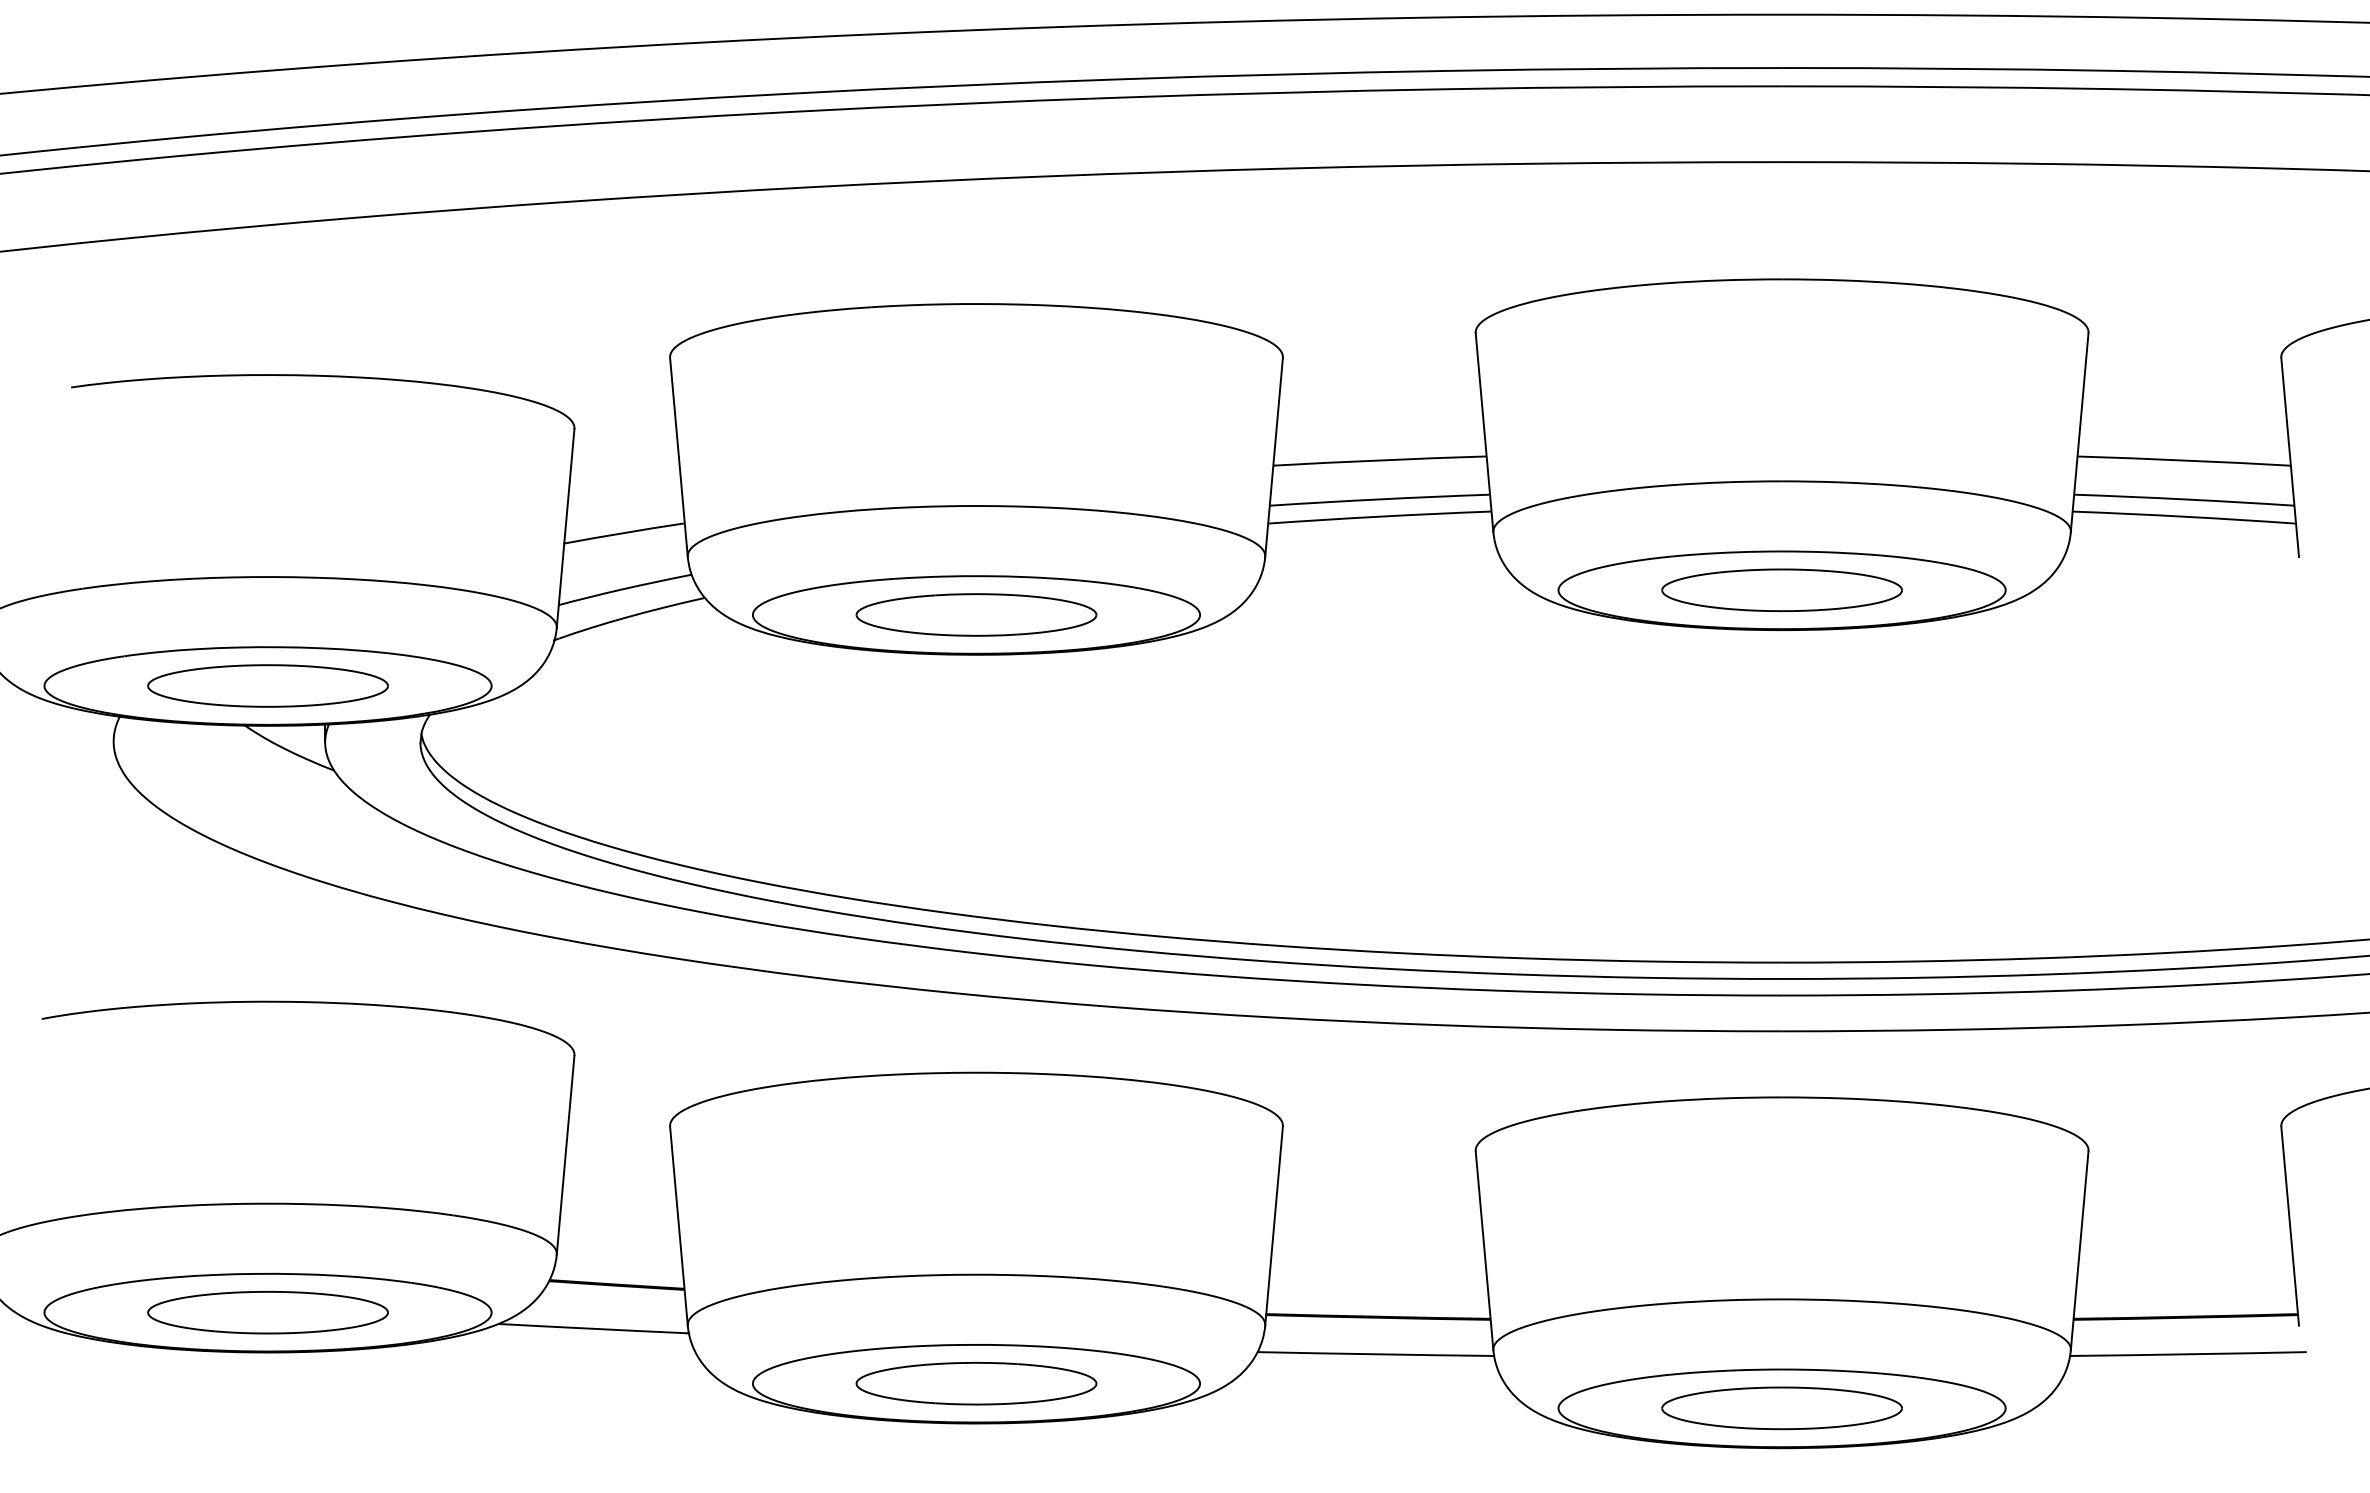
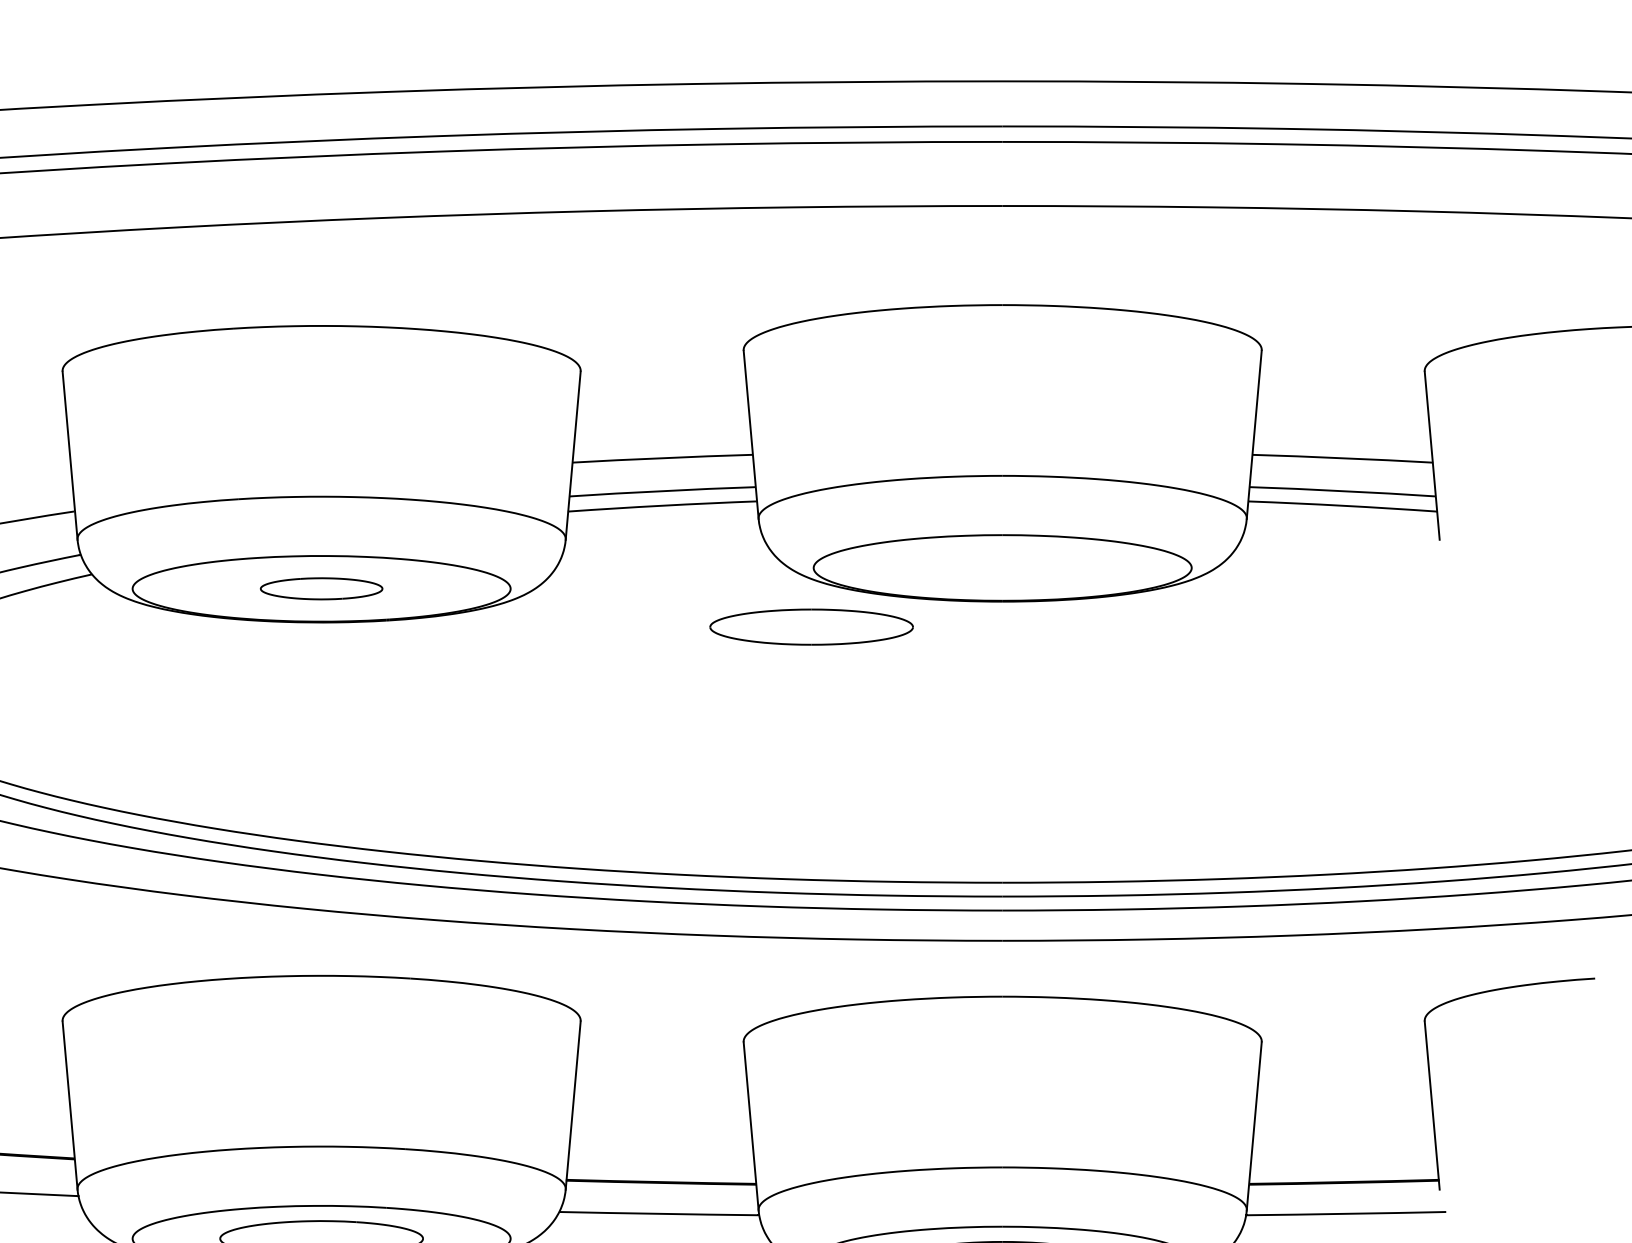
part: (1781, 589) -> (811, 626), moved
part: (976, 614) -> (321, 588), size x0.6

